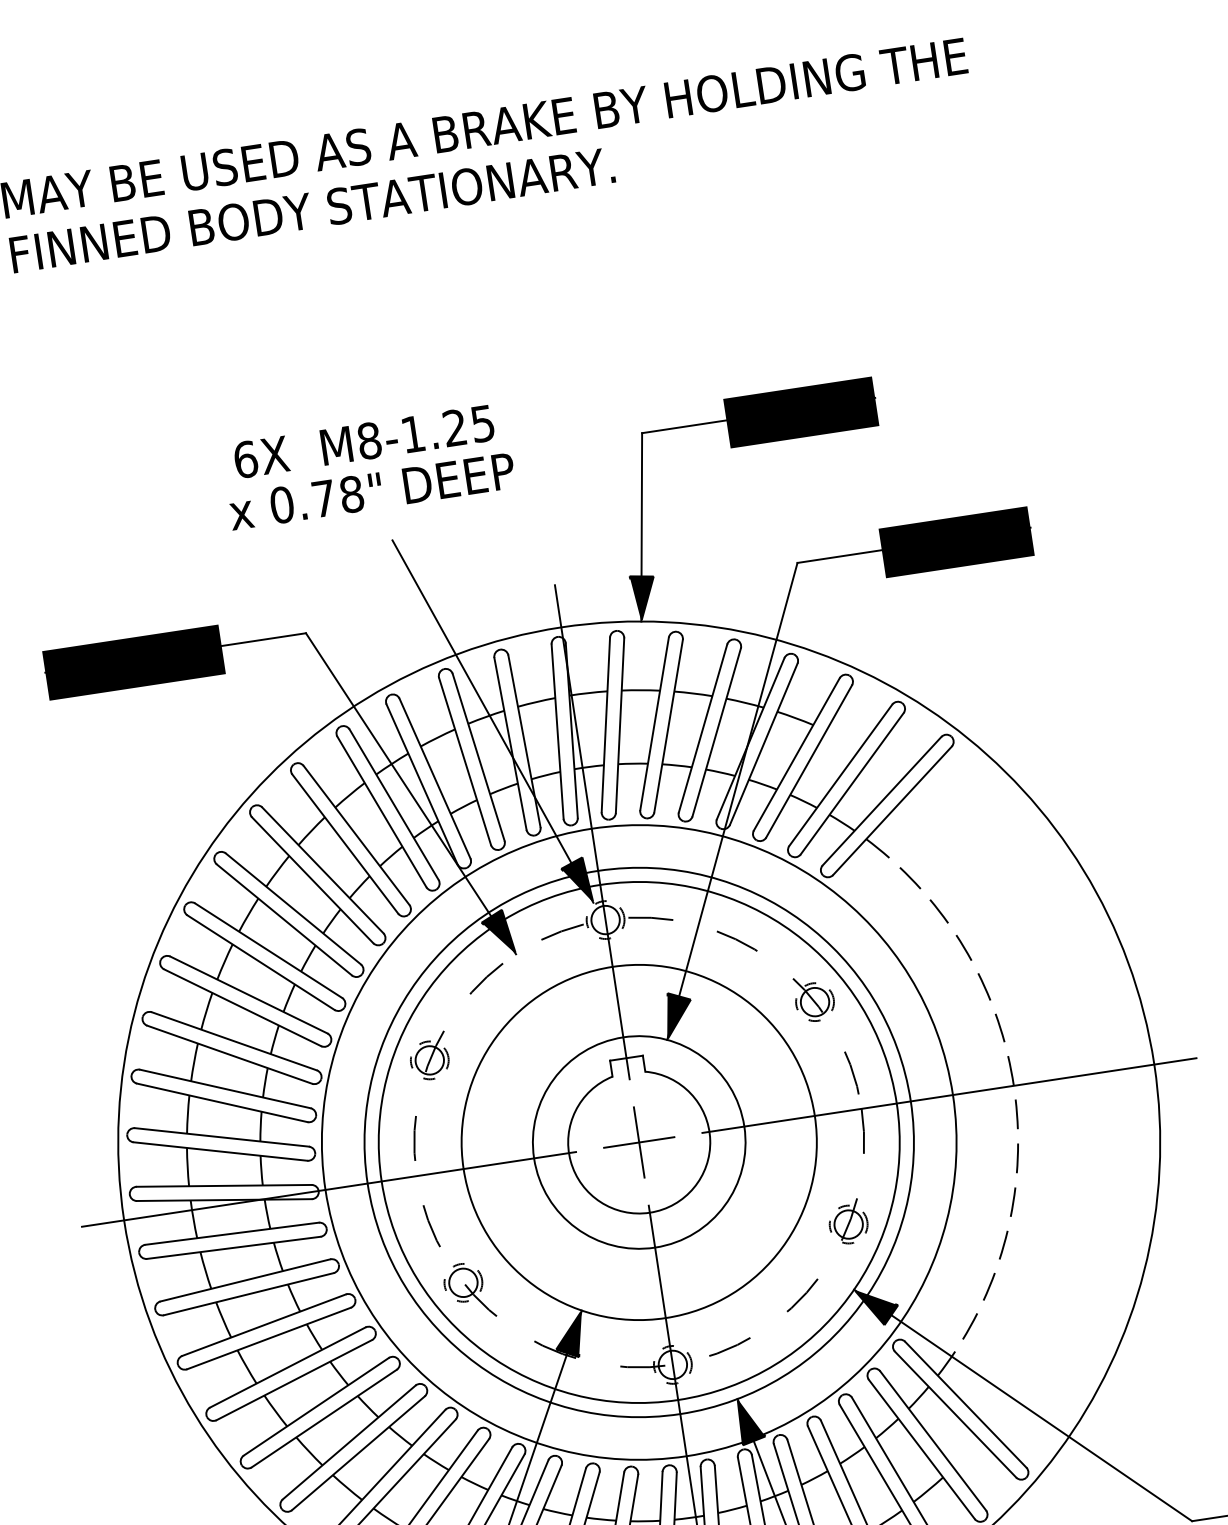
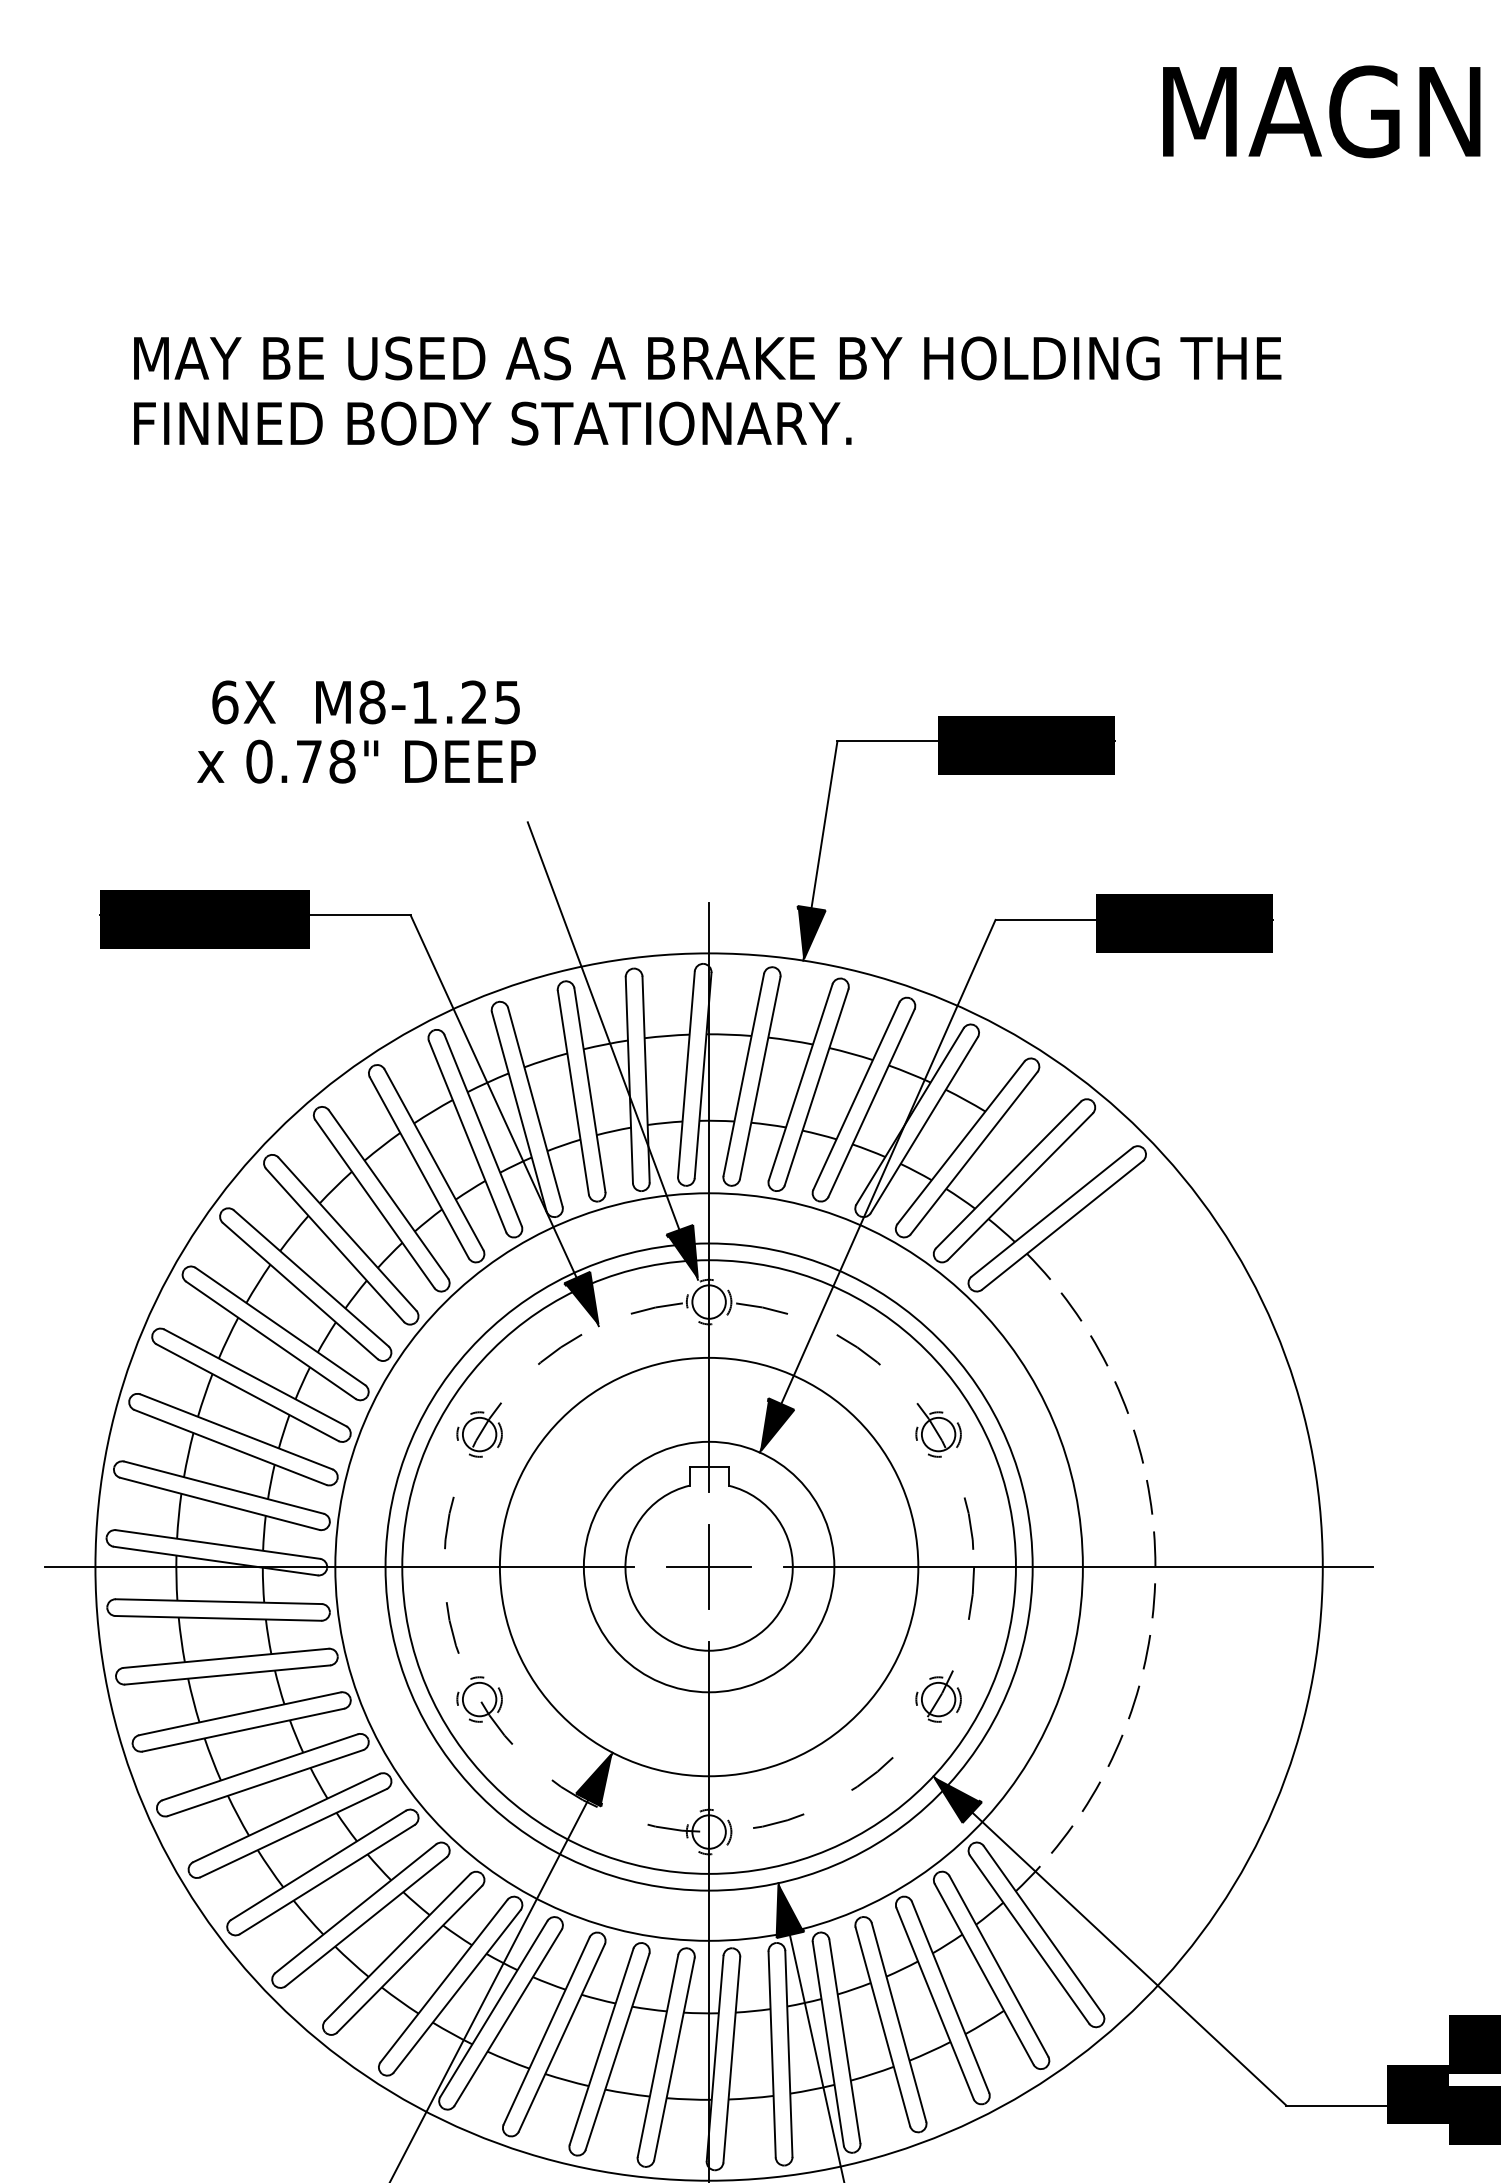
text: (368, 466) -> (366, 731), moved

